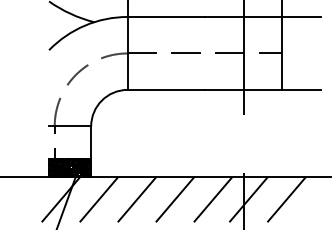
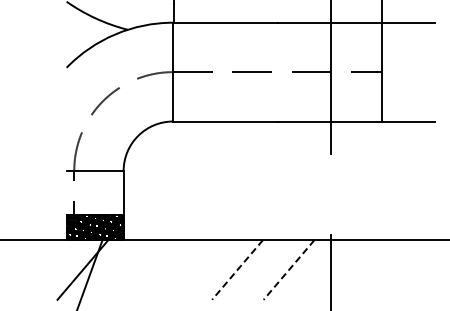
line: (99, 199) -> (134, 269), removed
line: (136, 199) -> (185, 269), removed
line: (175, 199) -> (237, 270), solid -> dashed
line: (212, 199) -> (288, 270), solid -> dashed
line: (248, 199) -> (336, 269), removed
line: (286, 199) -> (388, 269), removed

